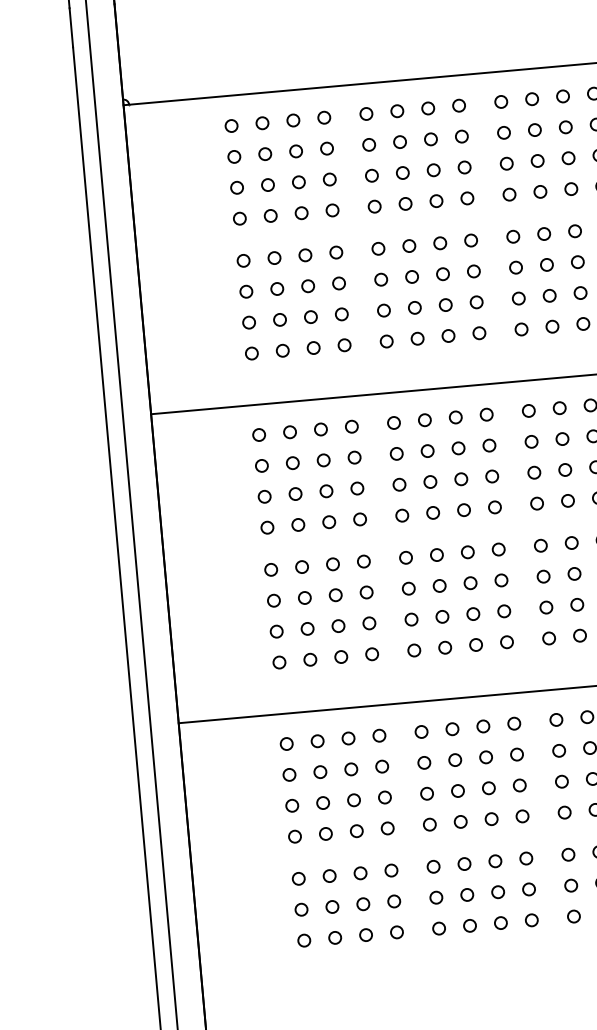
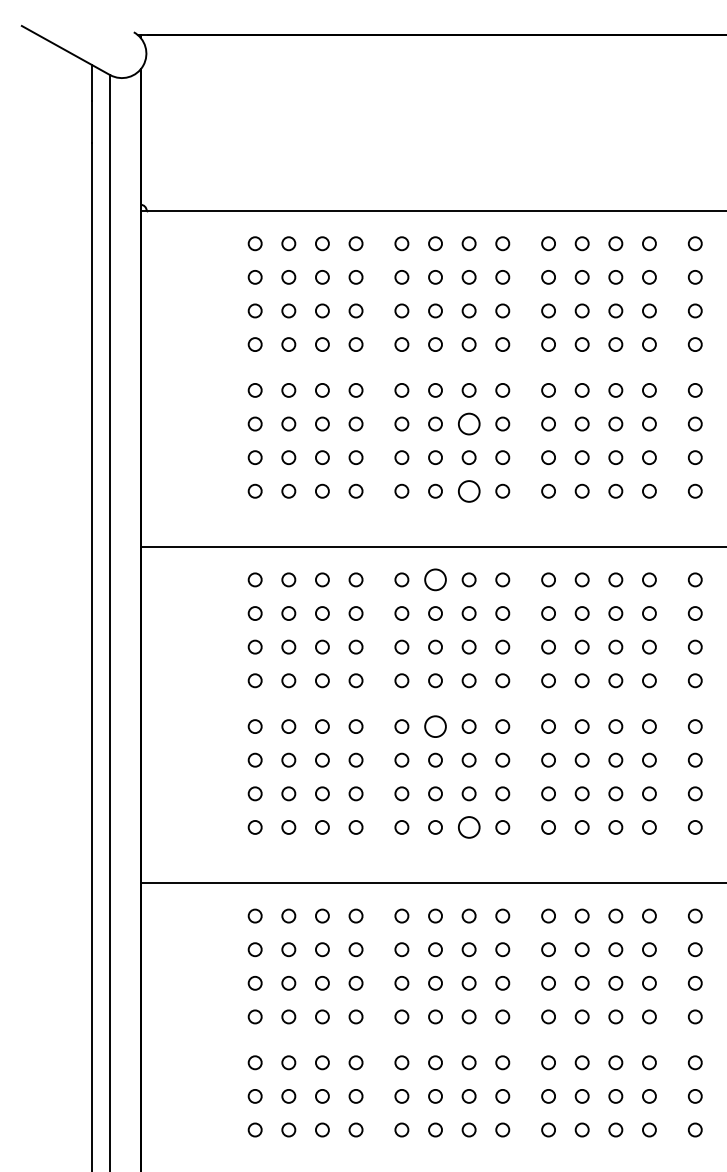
circle: (442, 273) -> (468, 423), size x1.6
circle: (447, 335) -> (468, 490), size x1.6
circle: (424, 419) -> (435, 579), size x1.6
circle: (436, 554) -> (435, 726), size x1.6
circle: (475, 645) -> (468, 827), size x1.6

